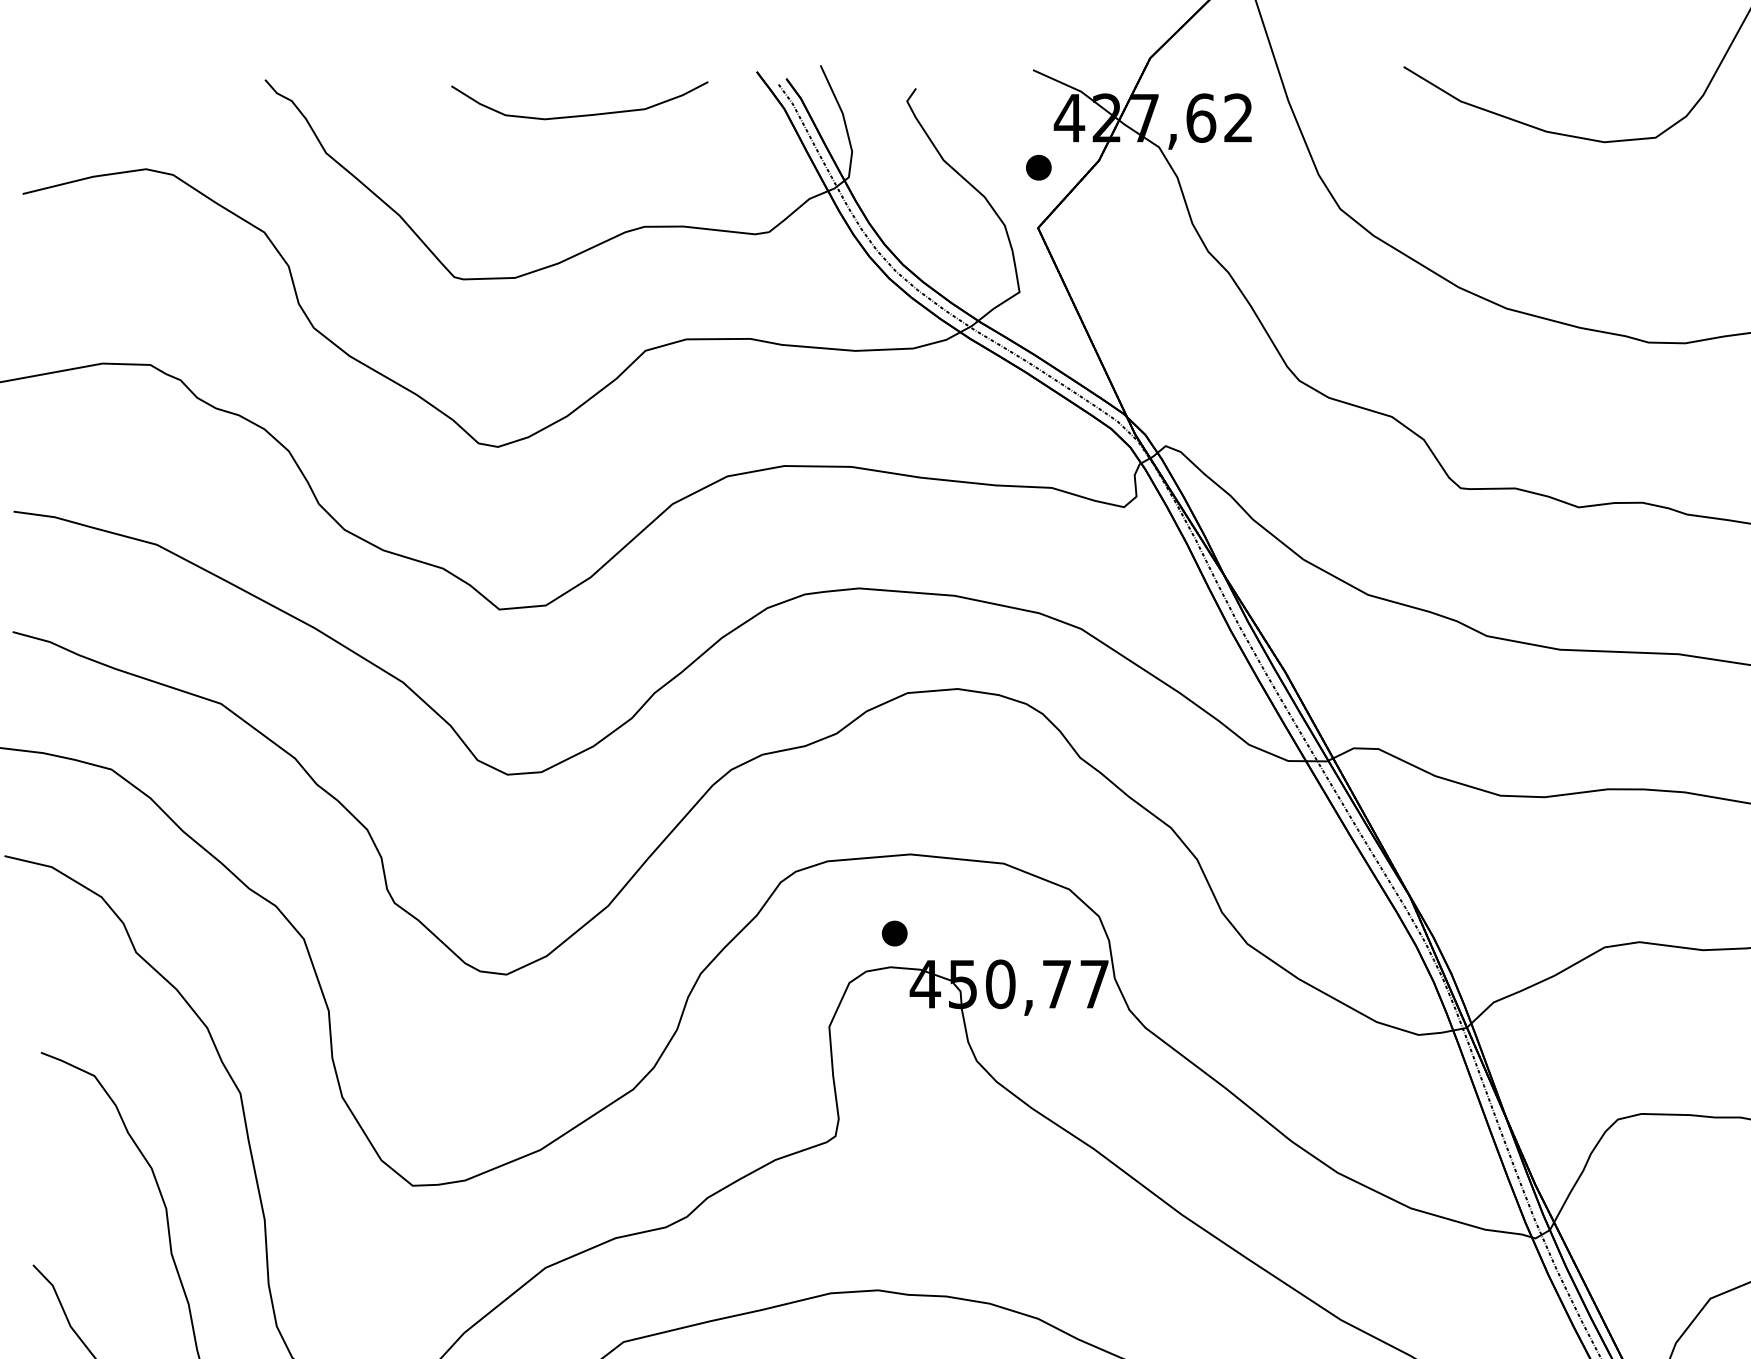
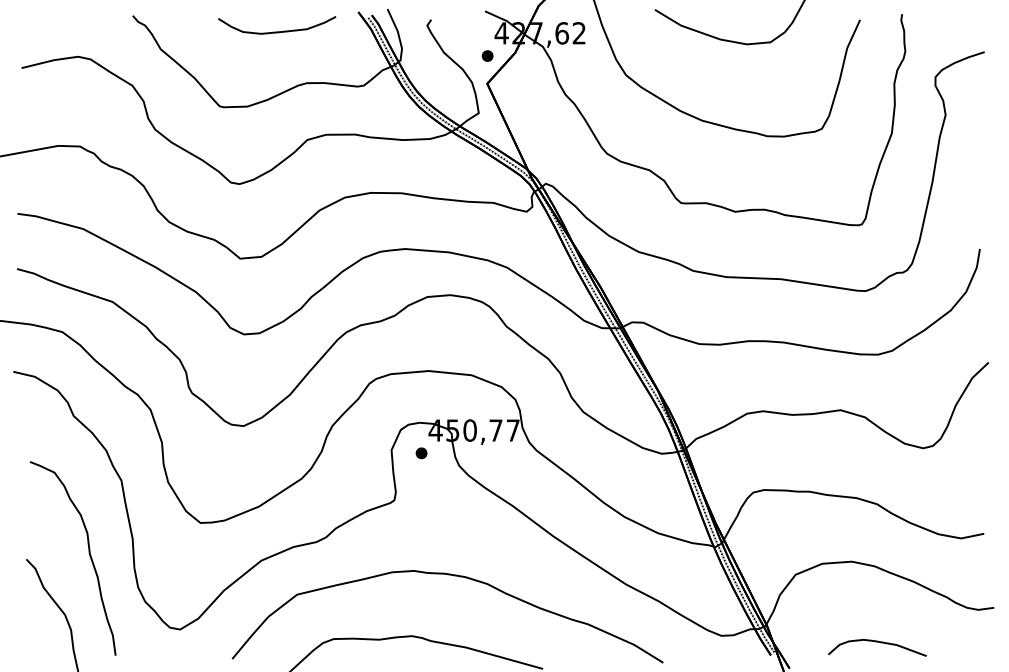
part: (894, 933) -> (421, 453), moved

